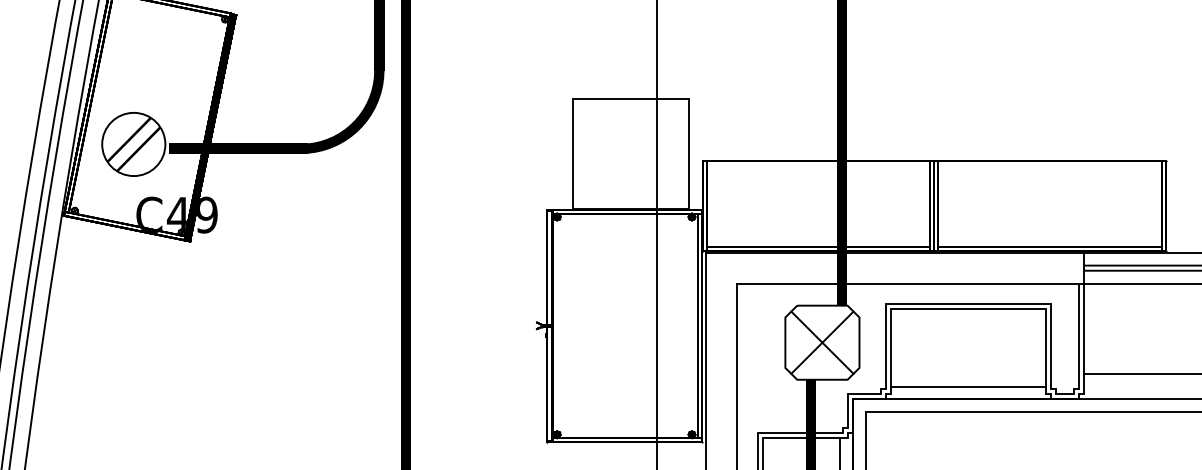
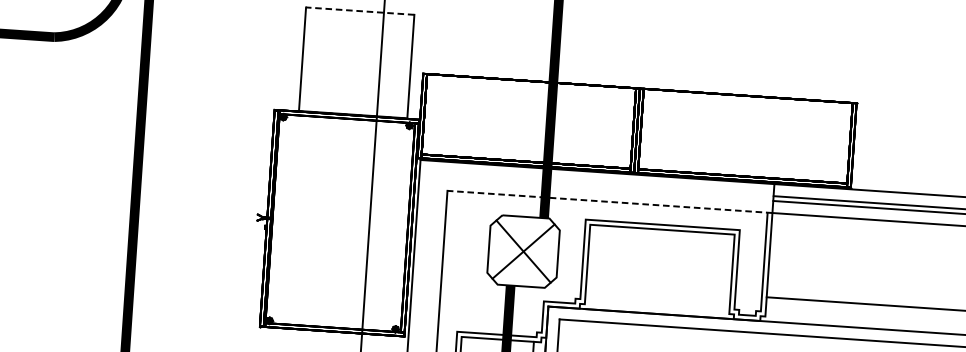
line: (631, 98) -> (360, 10), solid -> dashed
line: (910, 283) -> (609, 201), solid -> dashed
line: (968, 386) -> (657, 301), removed

